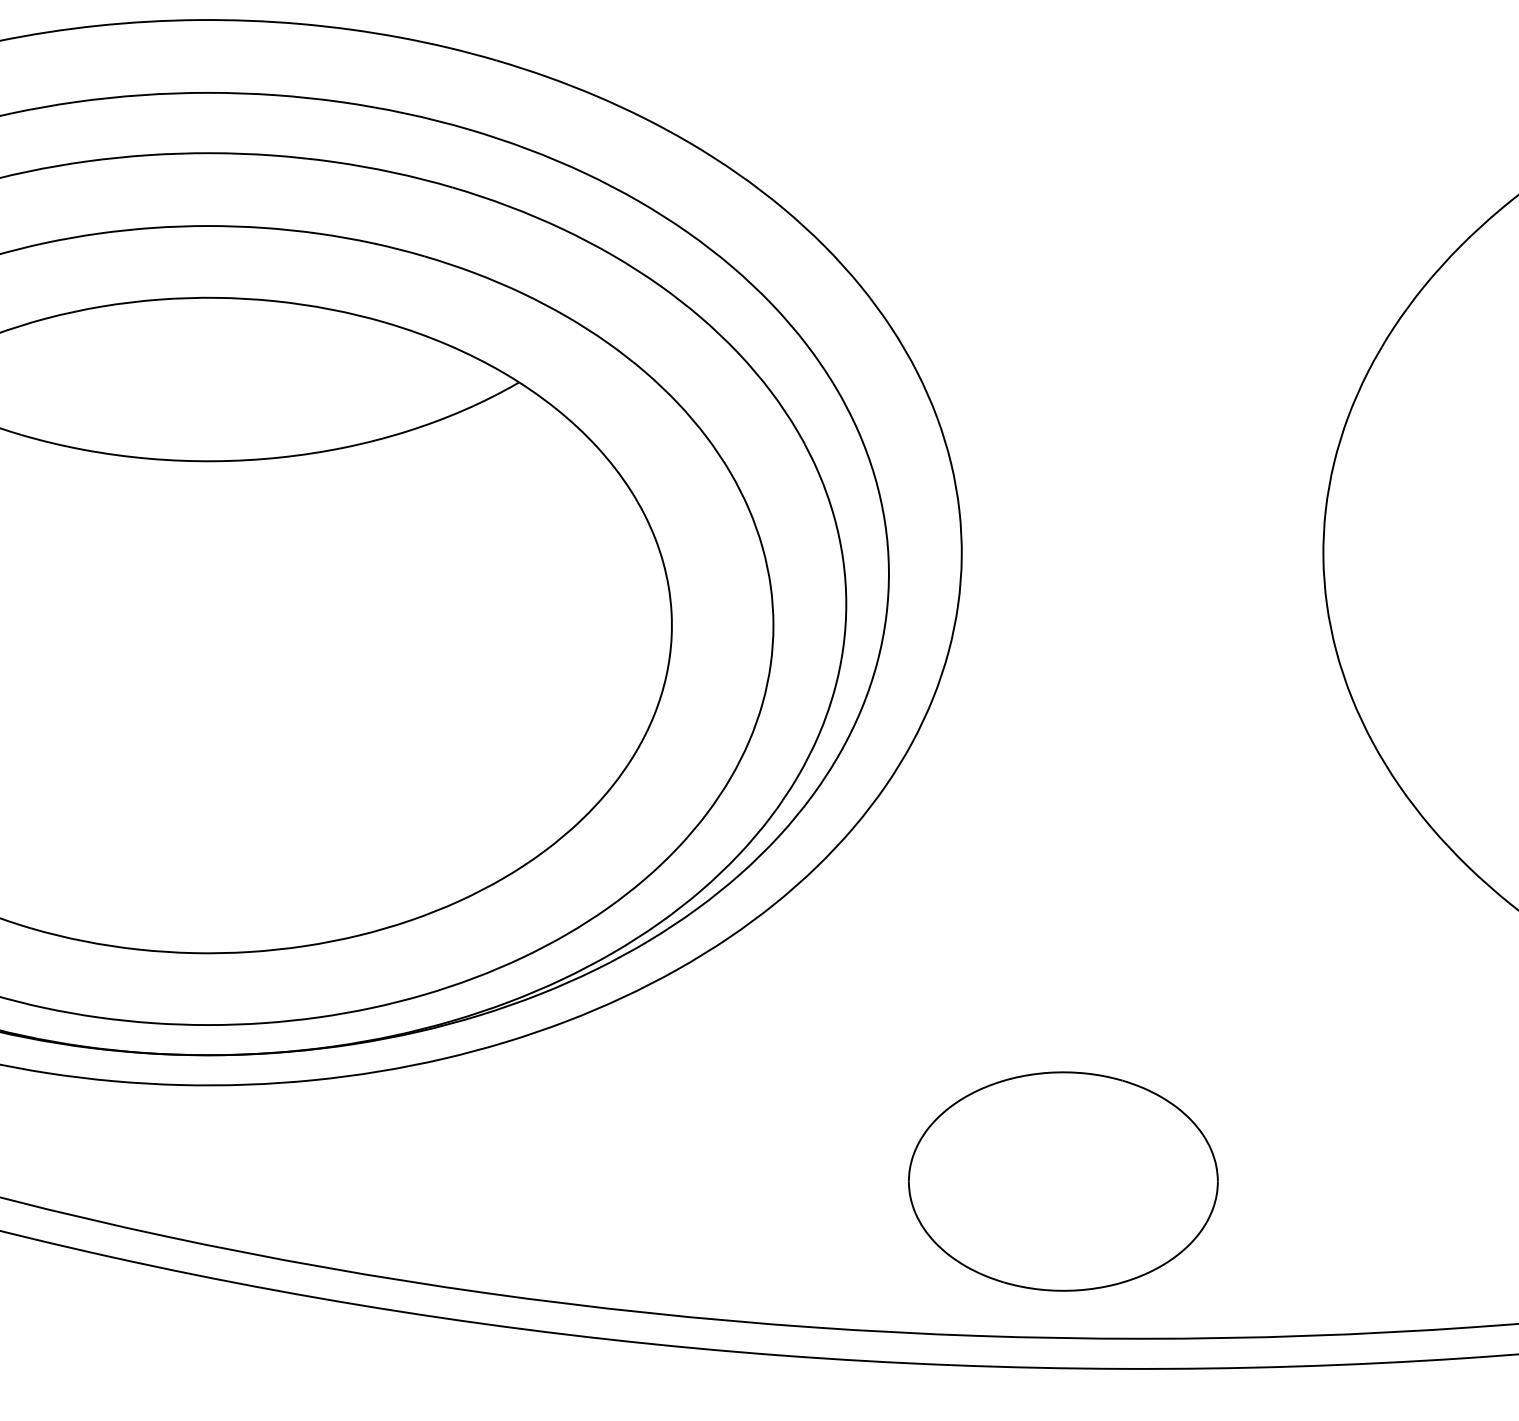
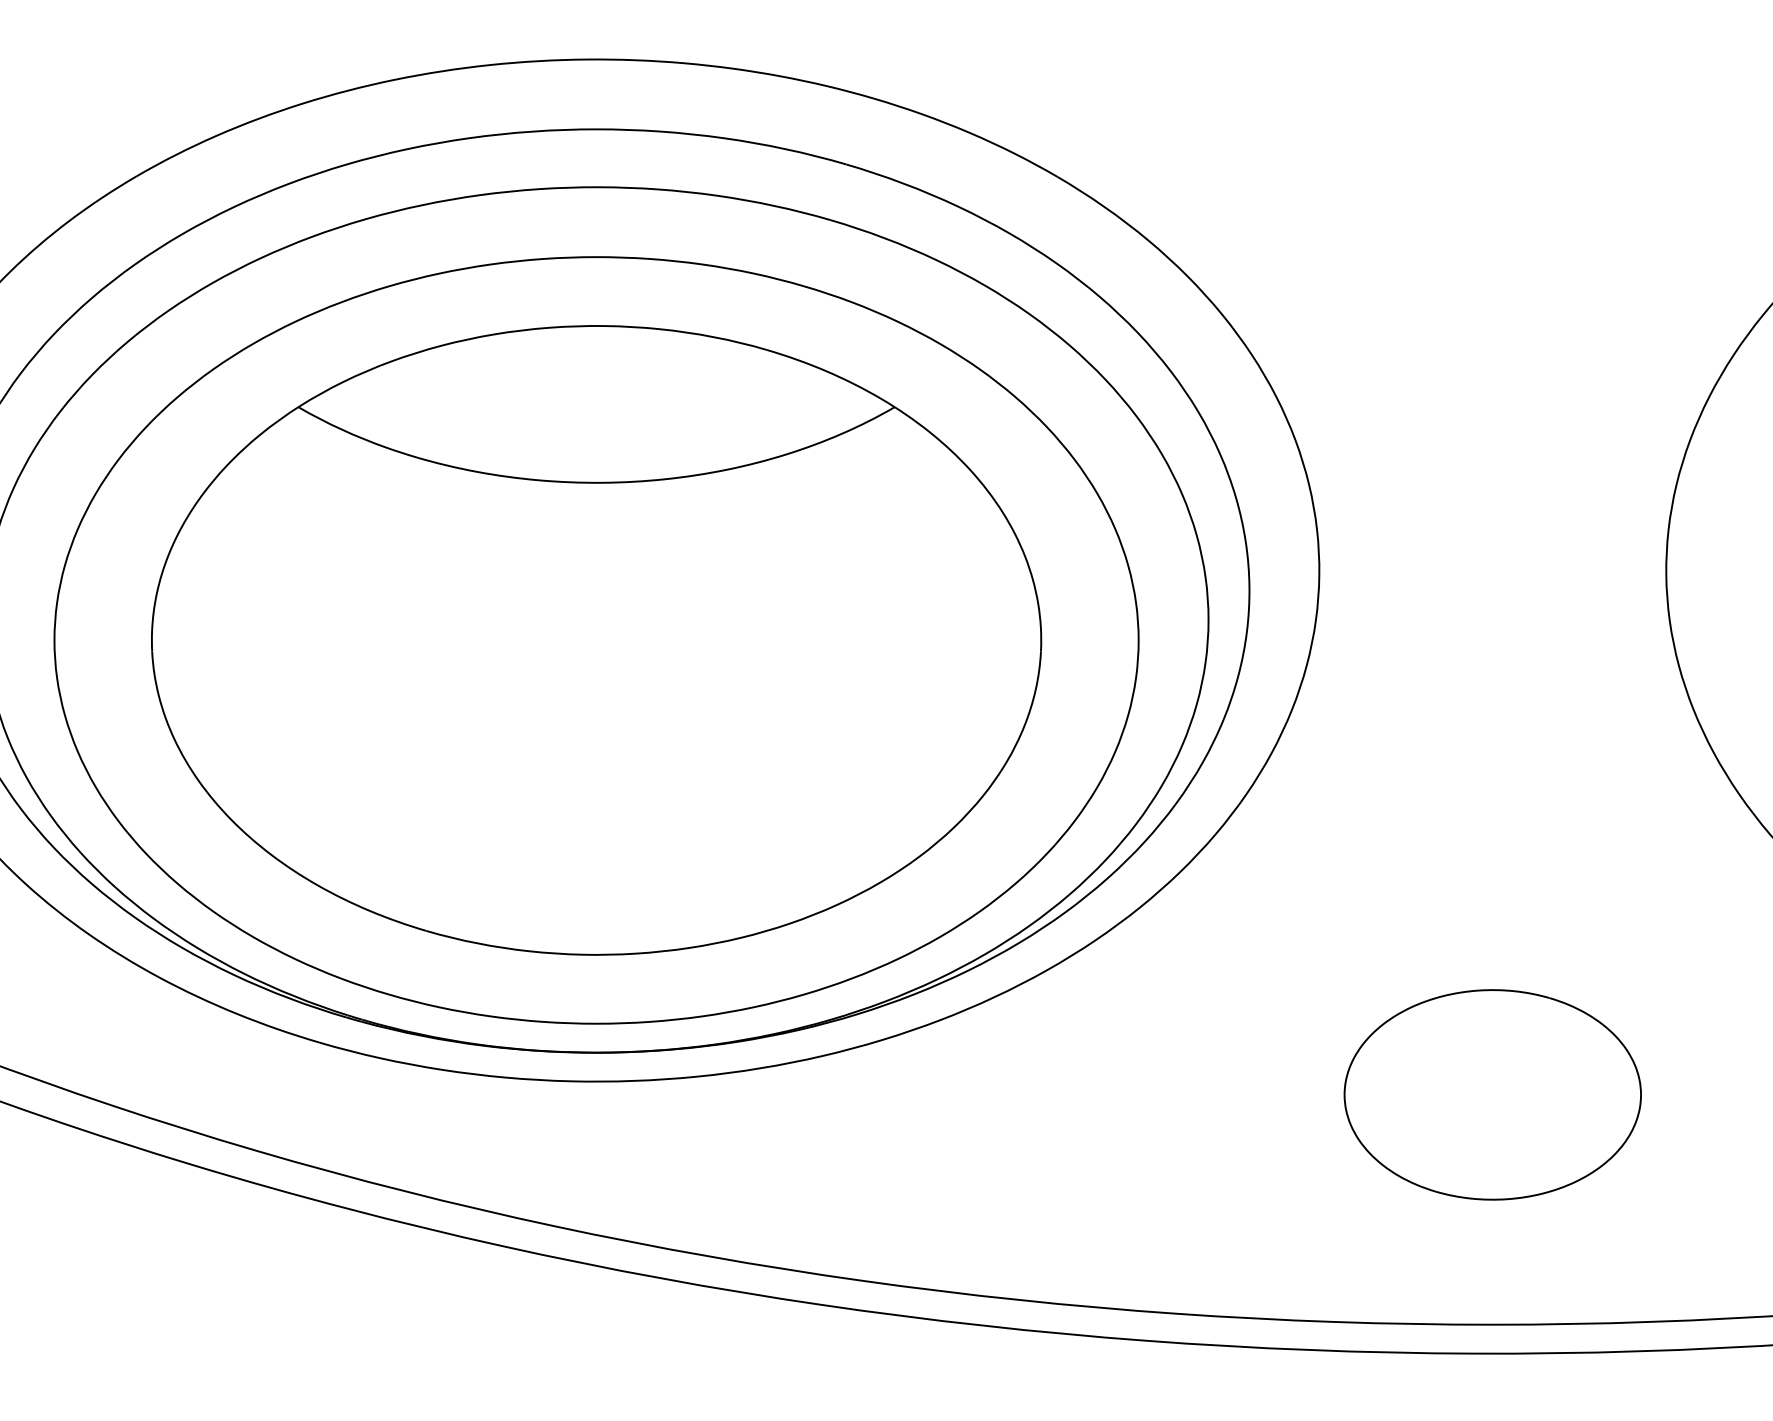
part: (1063, 1181) -> (1492, 1094), moved

